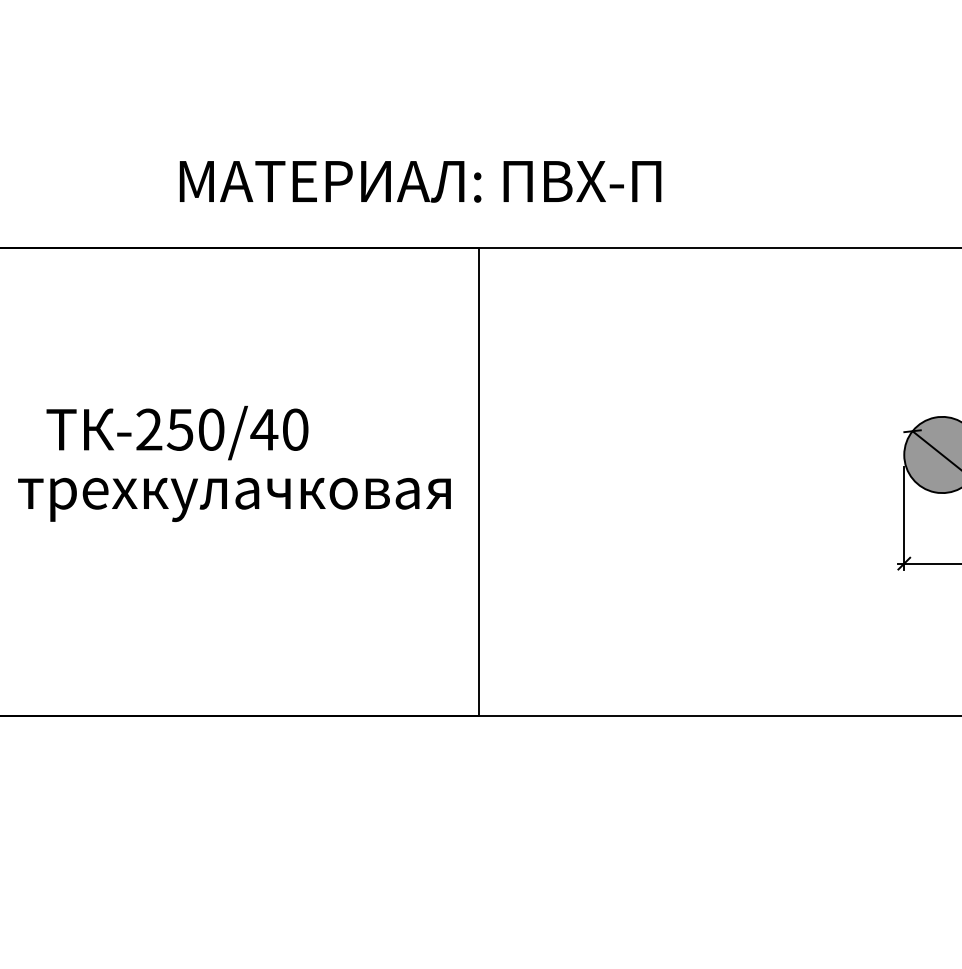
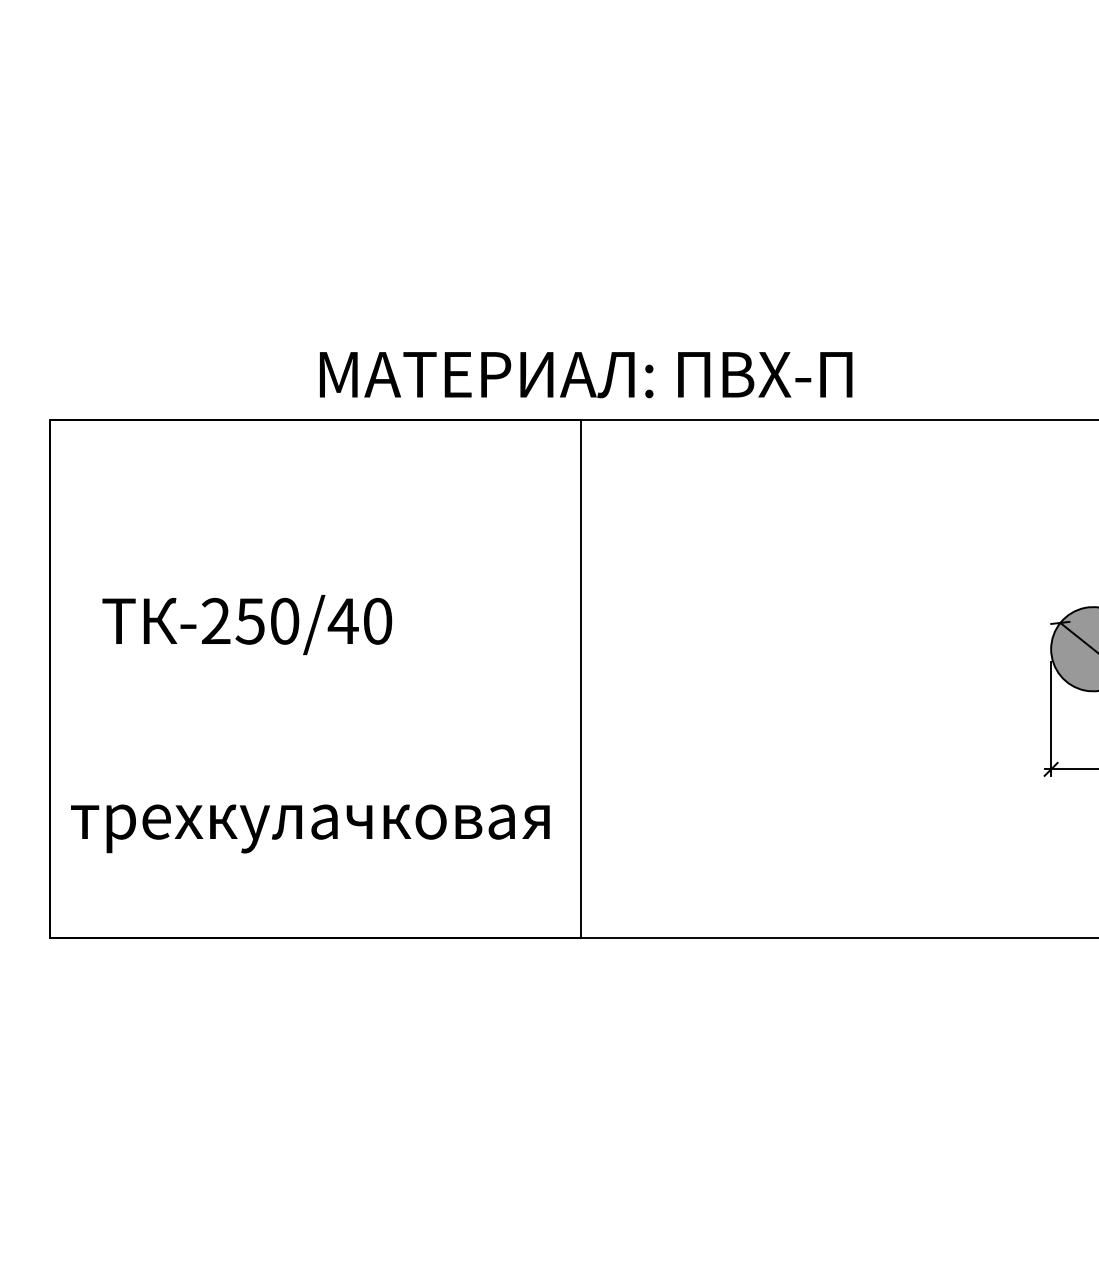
text: (420, 182) -> (586, 375), moved
text: (234, 499) -> (310, 828), moved

